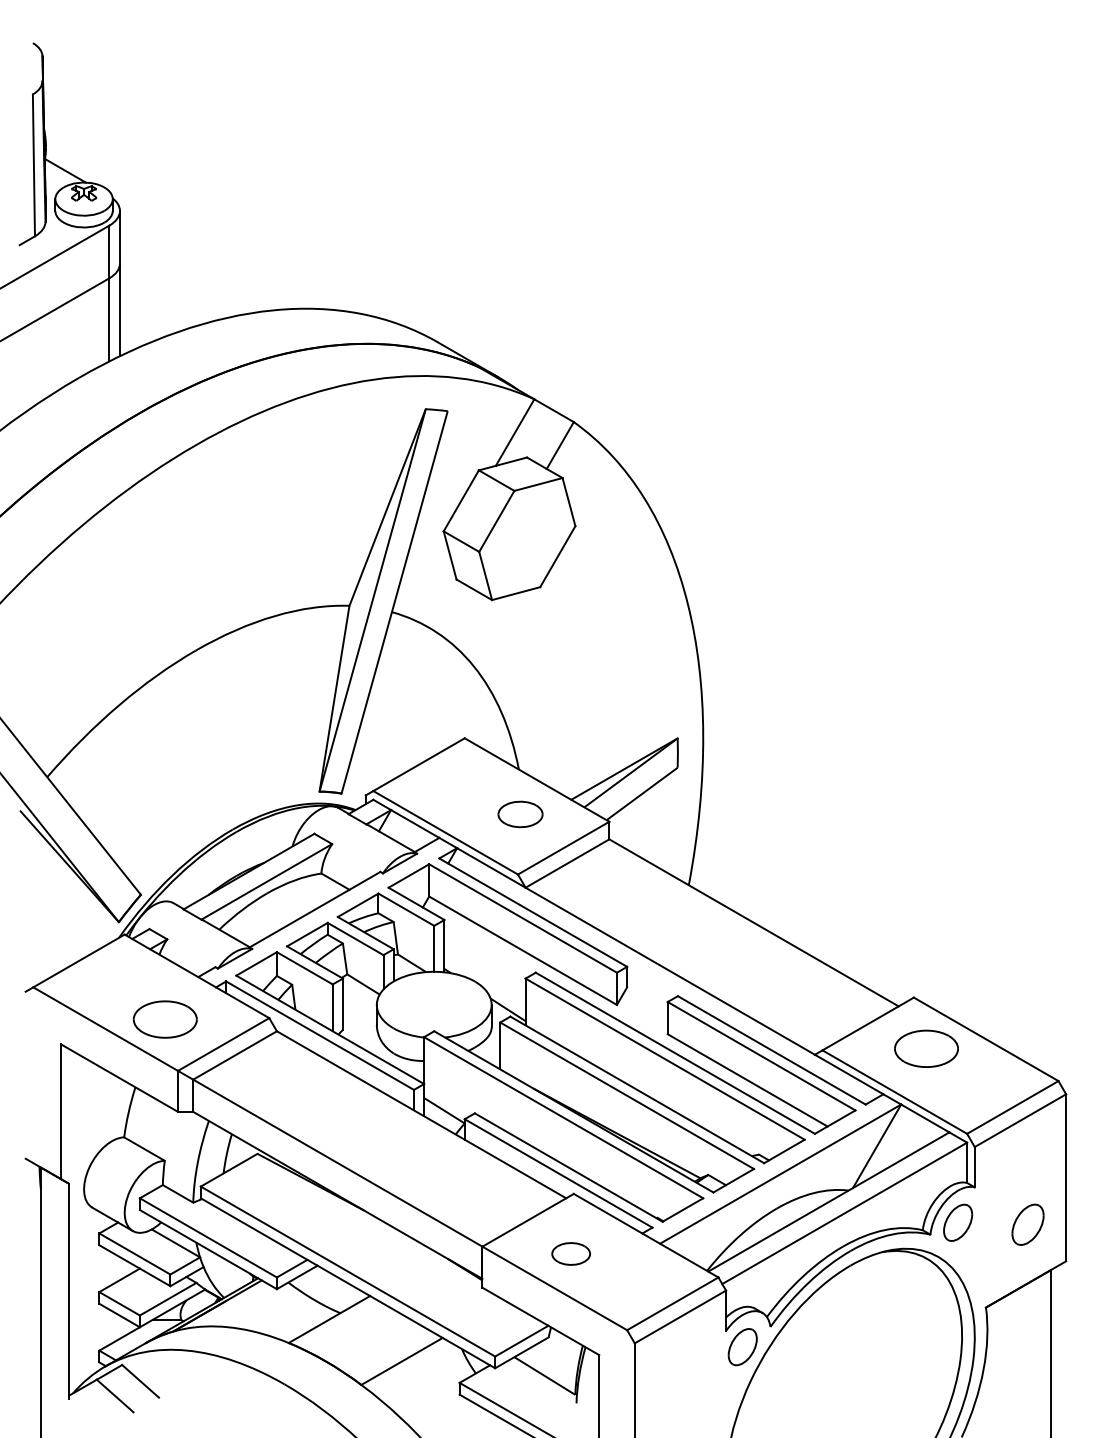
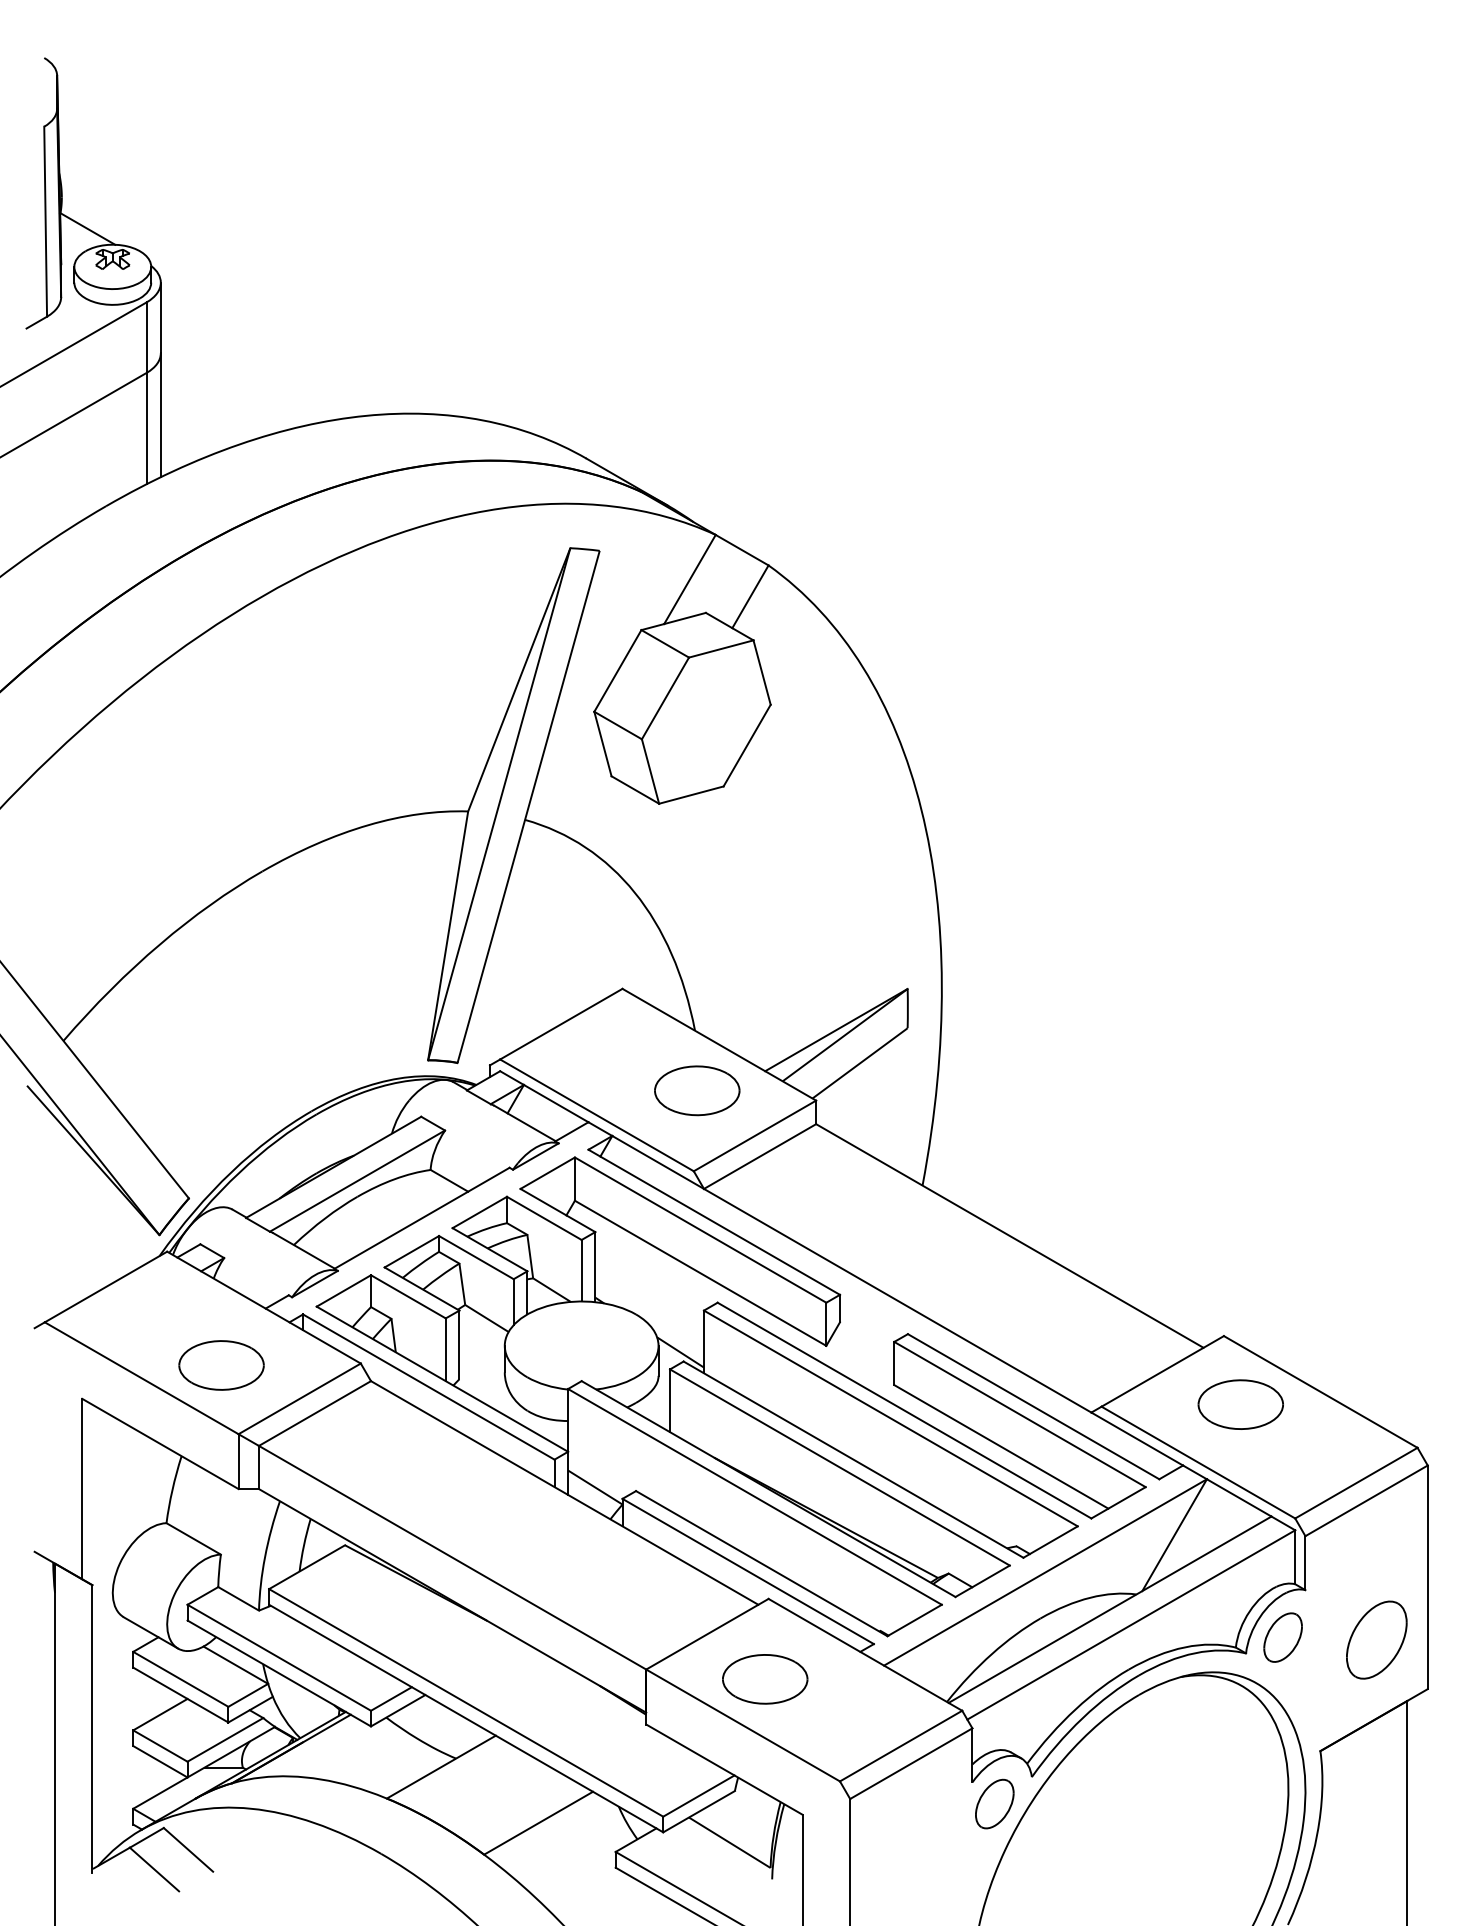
part: (520, 814) -> (697, 1090), size x1.43
part: (1027, 1224) -> (1376, 1639), size x1.43
part: (570, 1253) -> (764, 1678), size x1.67

